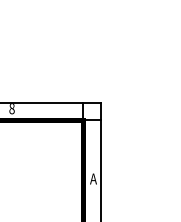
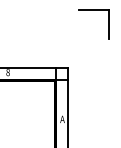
part: (139, 15) -> (93, 10), added

